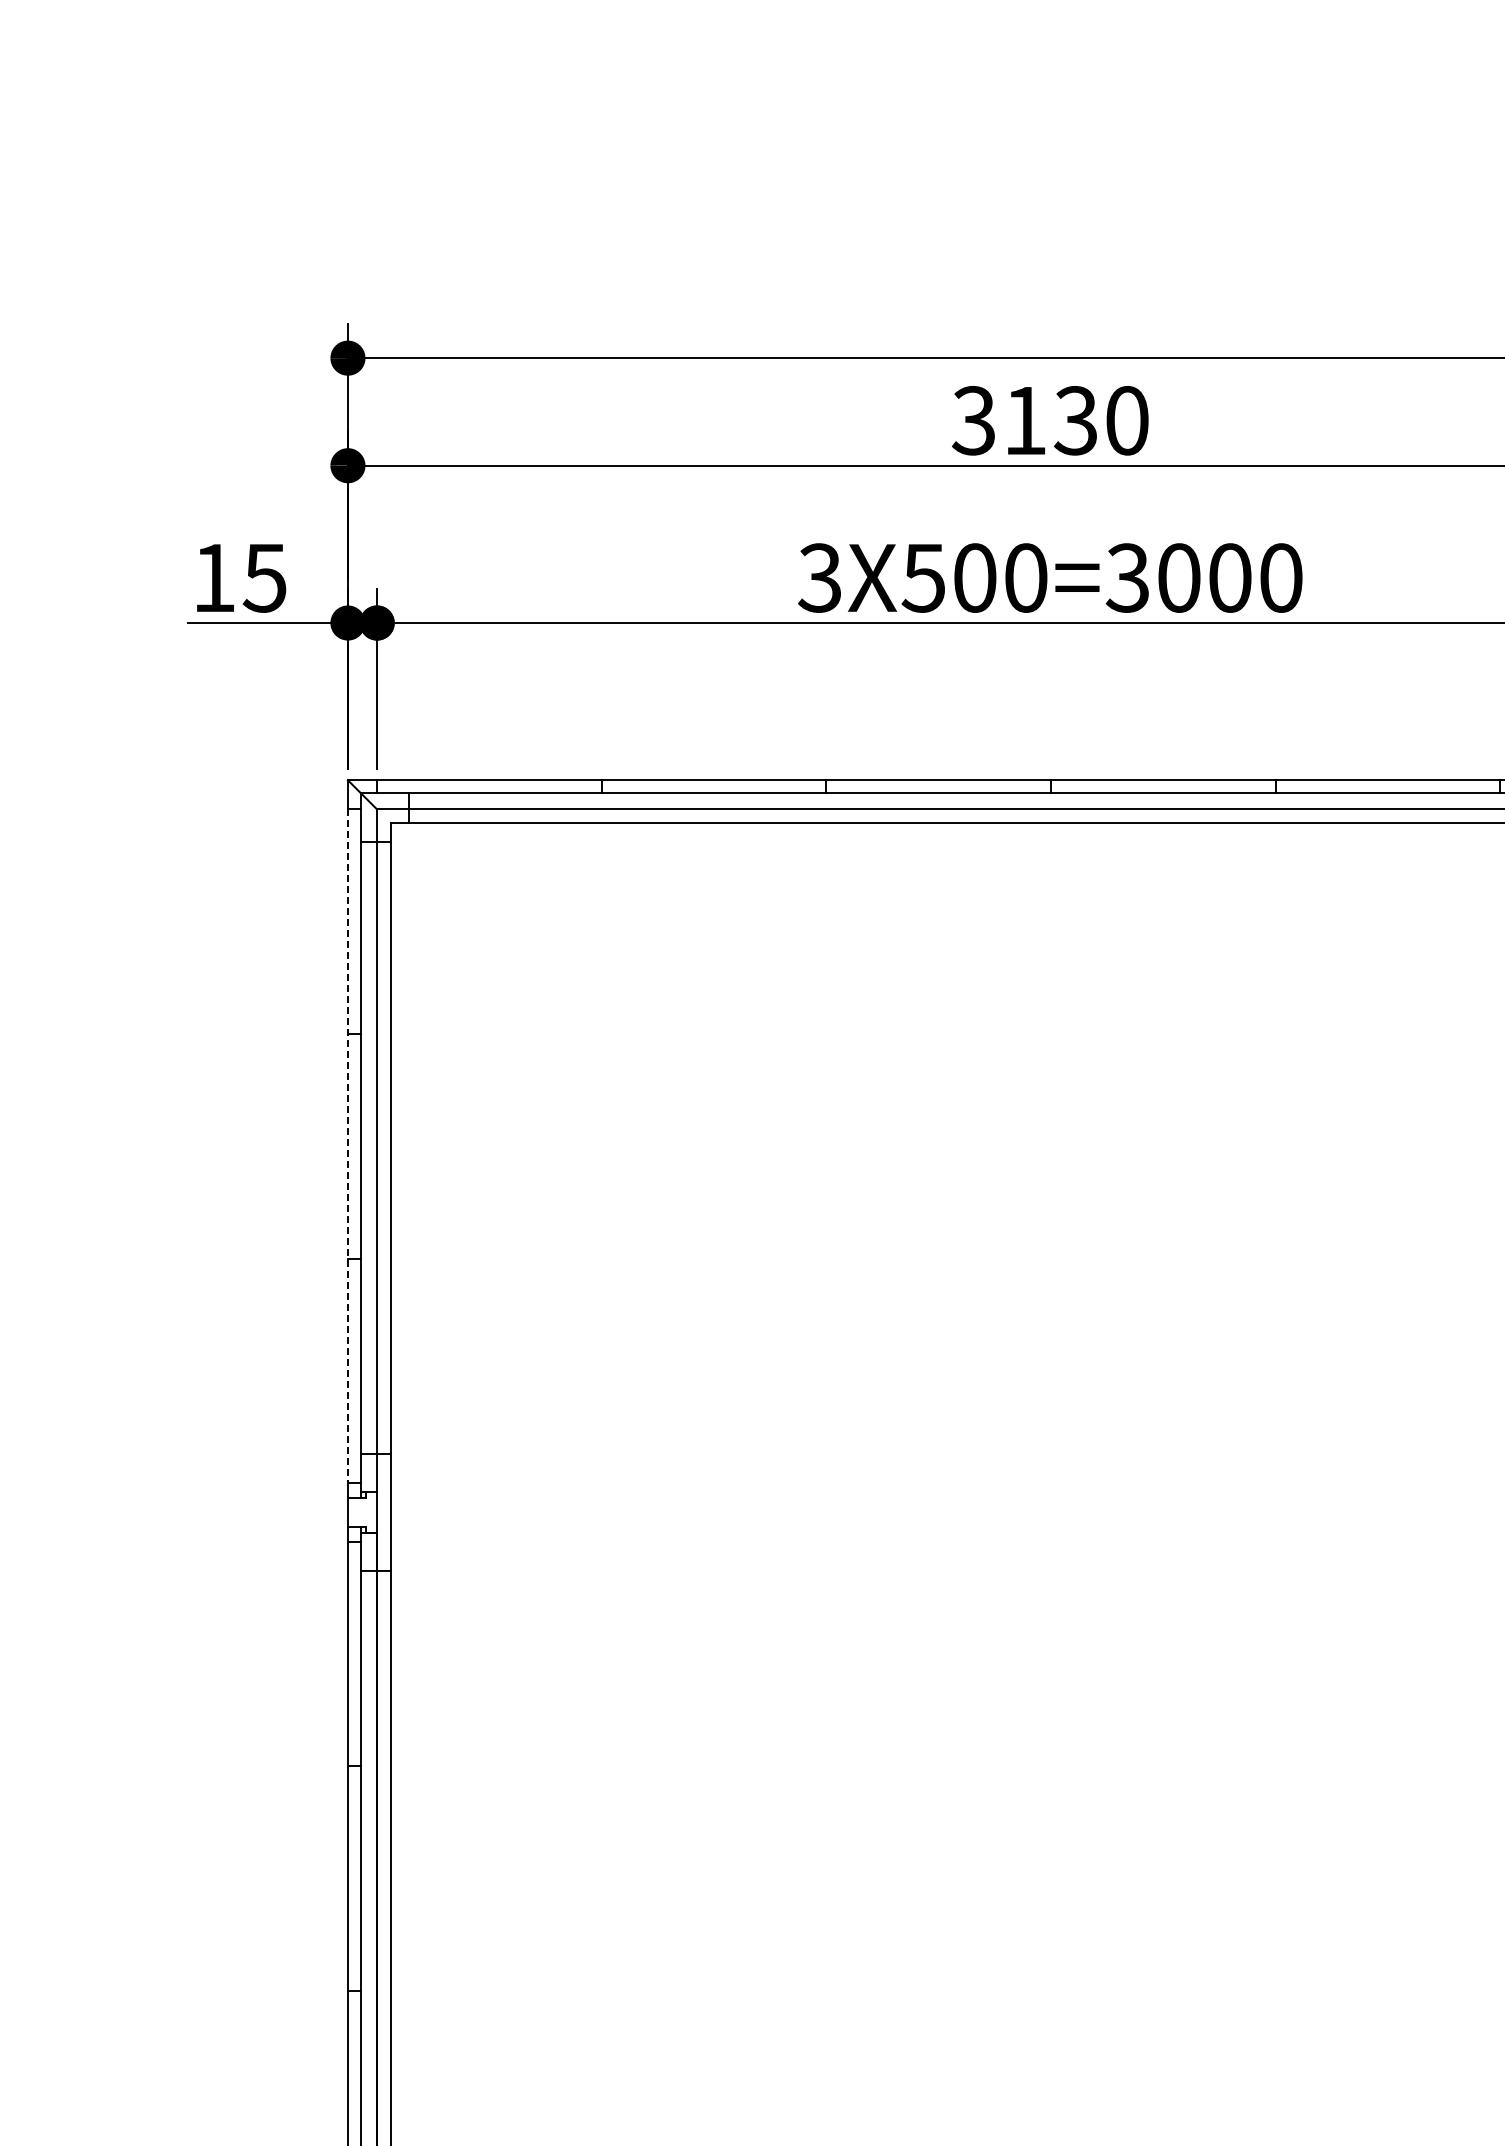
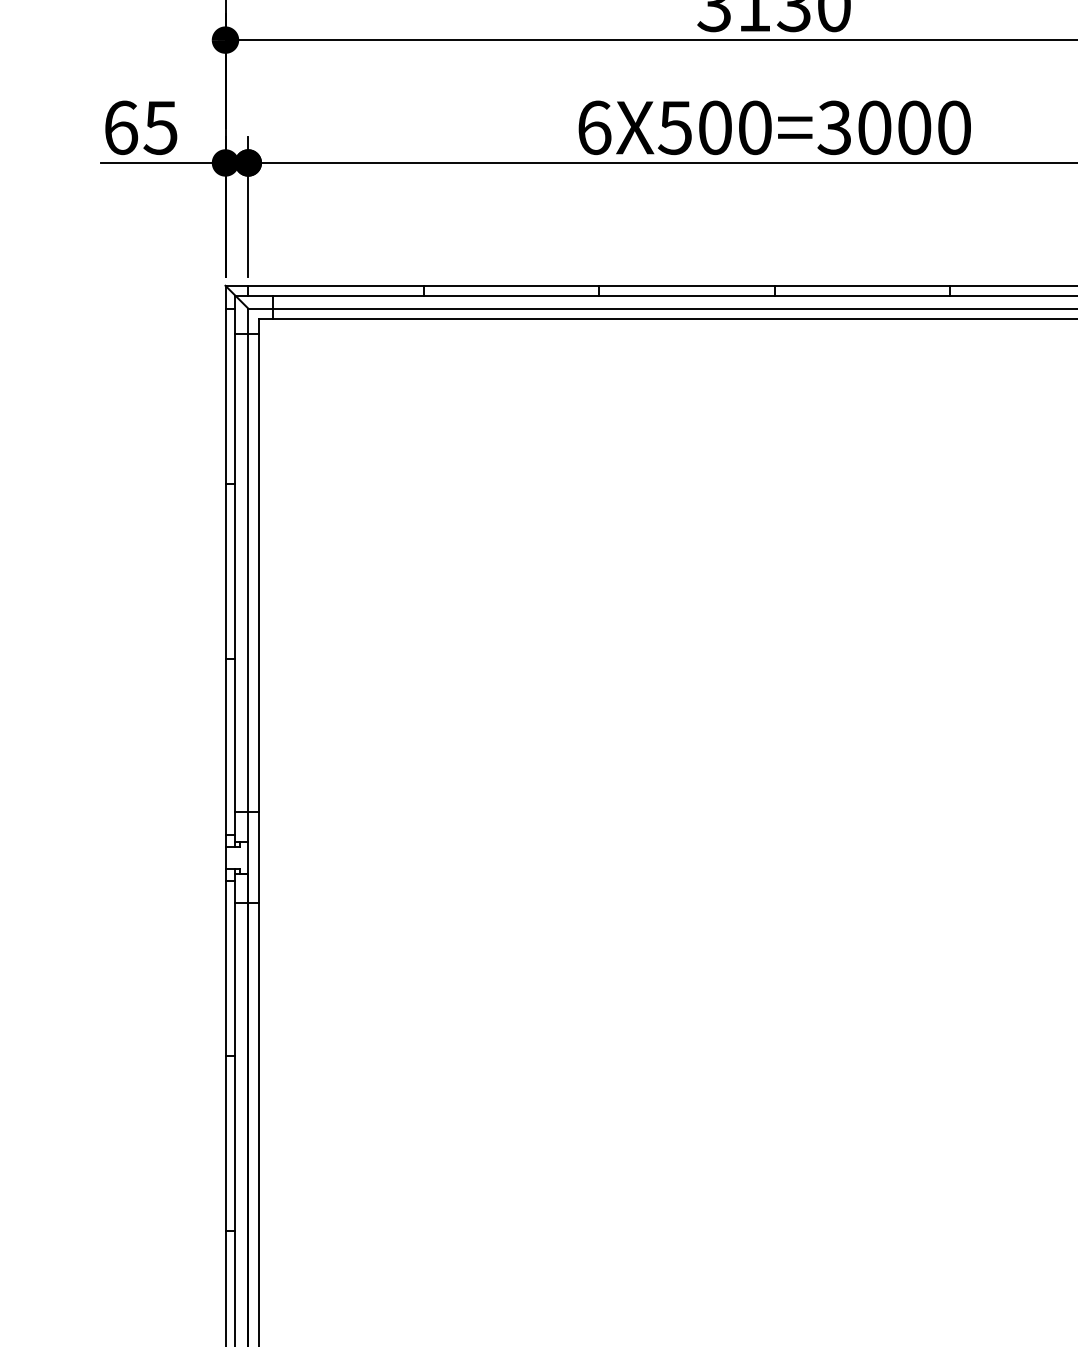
text: (214, 577) -> (121, 127), 15 -> 65
text: (820, 577) -> (594, 127), 3X500=3000 -> 6X500=3000
line: (347, 1146) -> (225, 571), dashed -> solid

